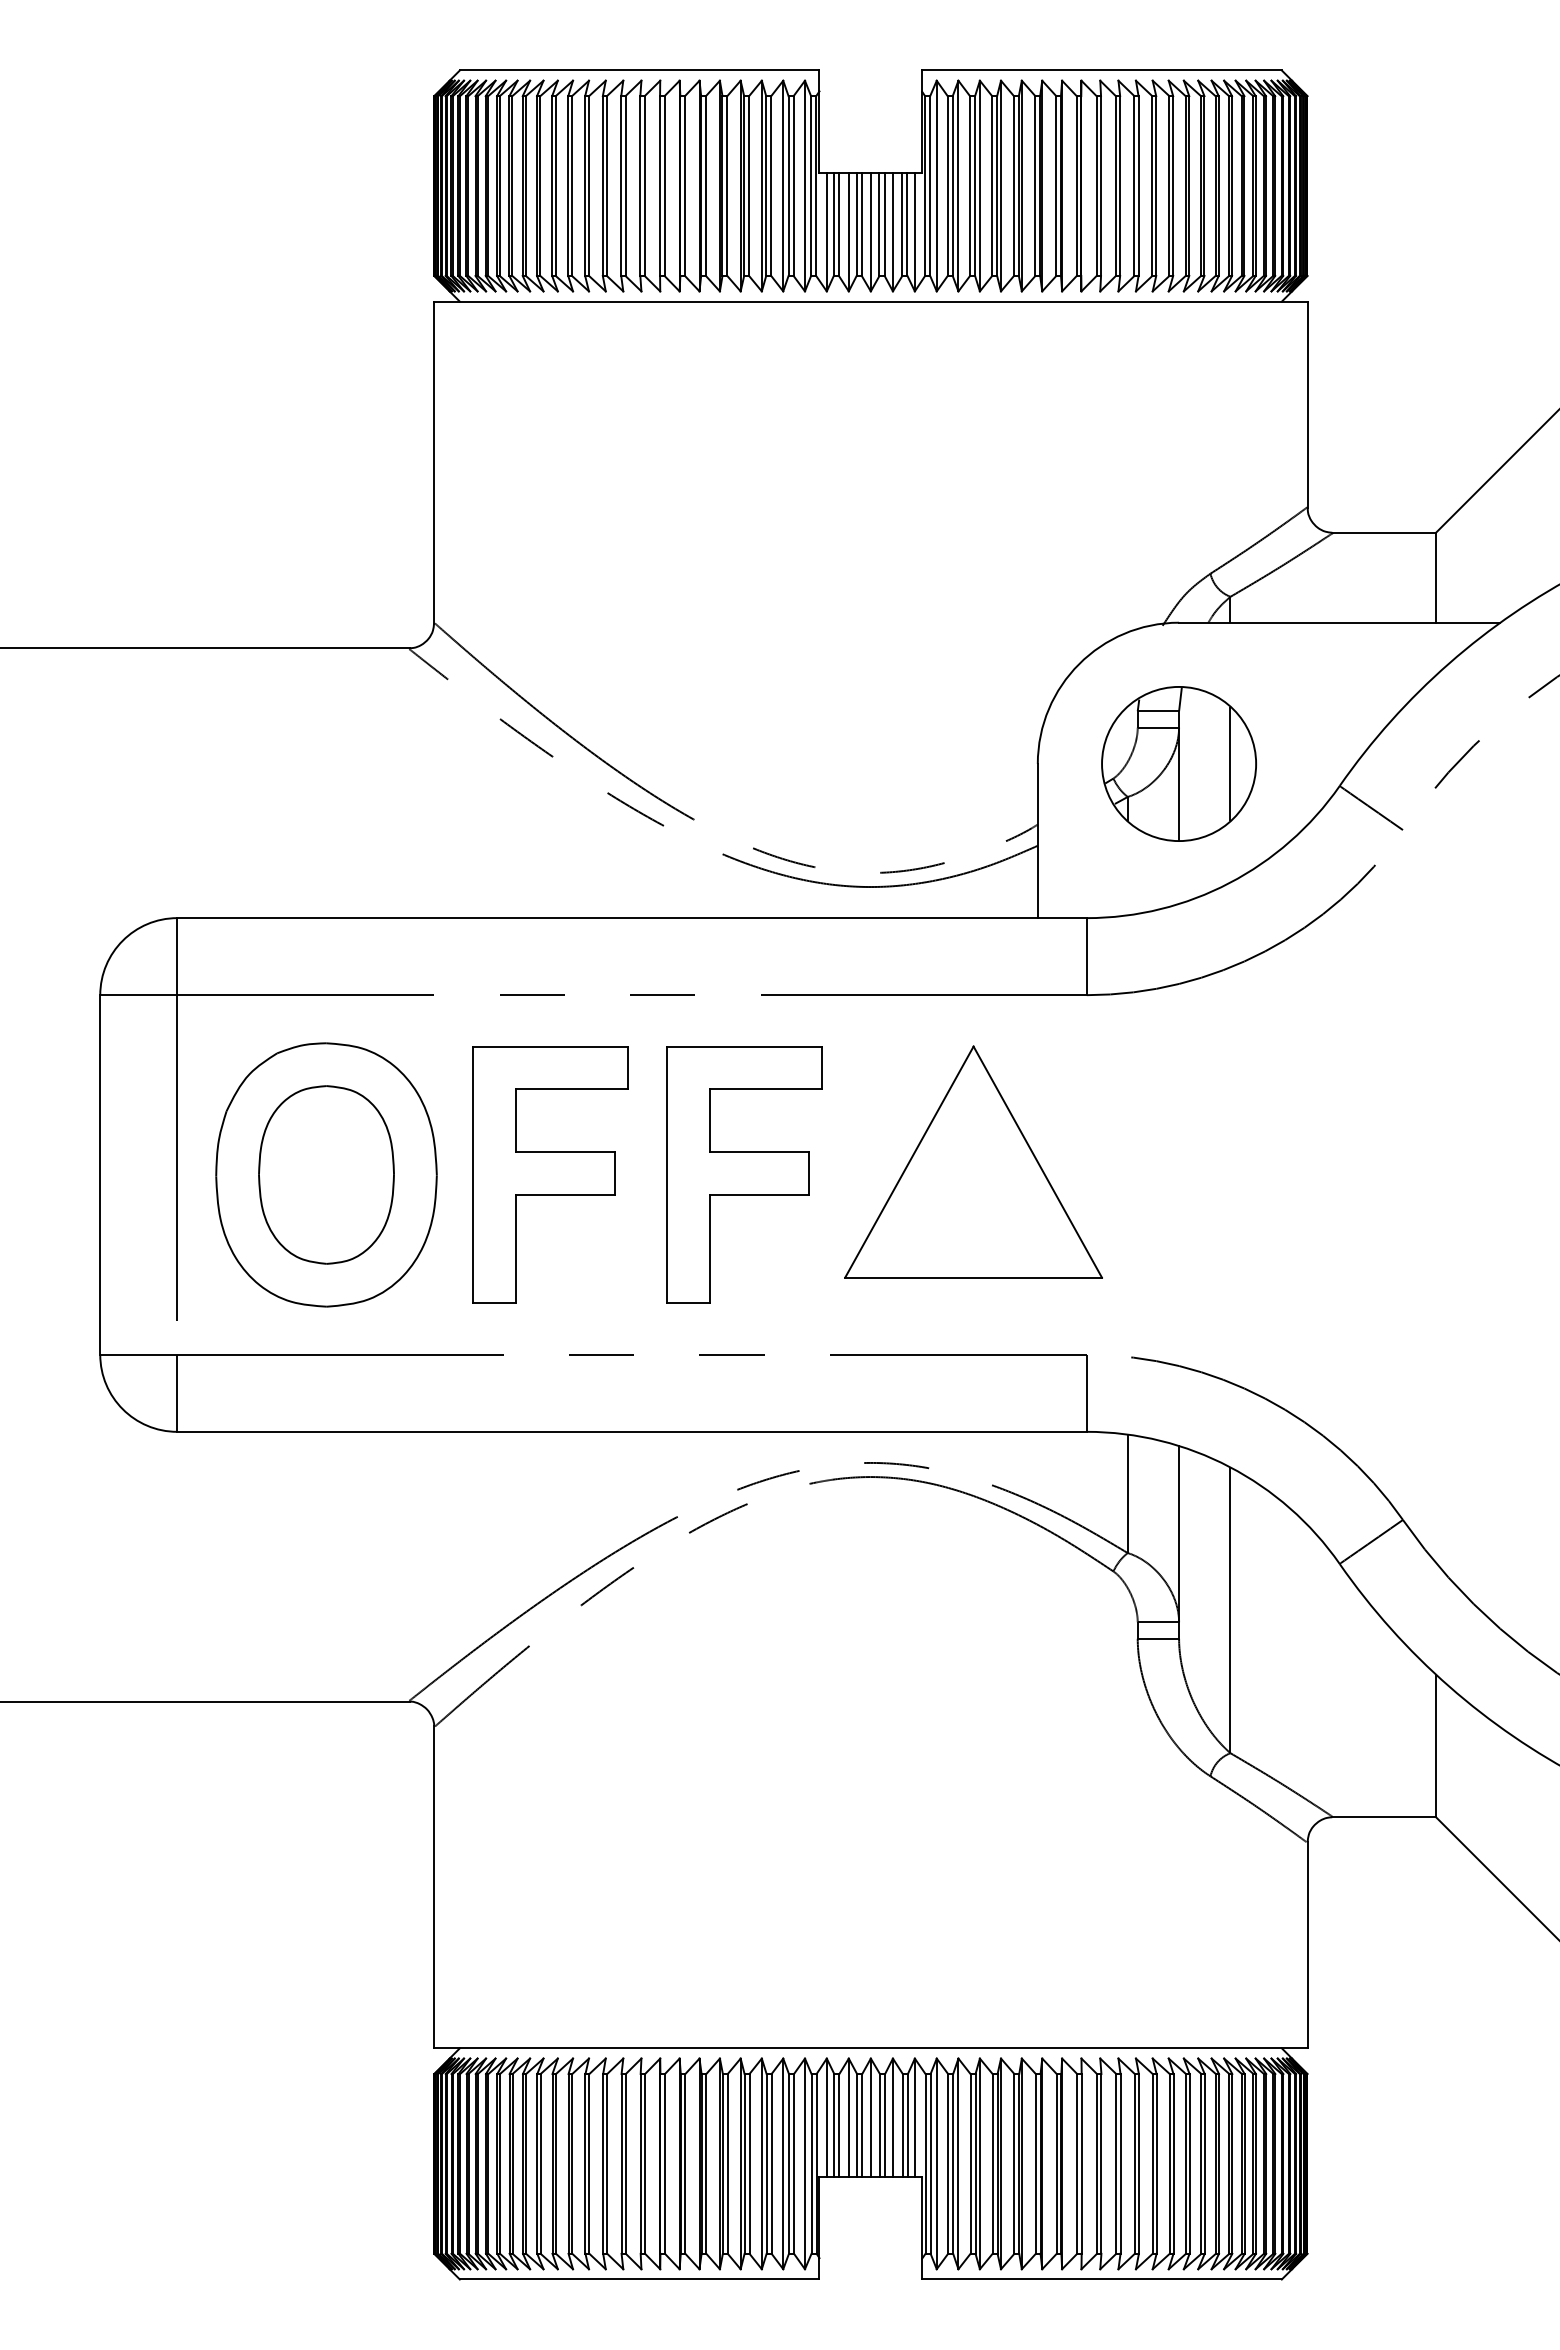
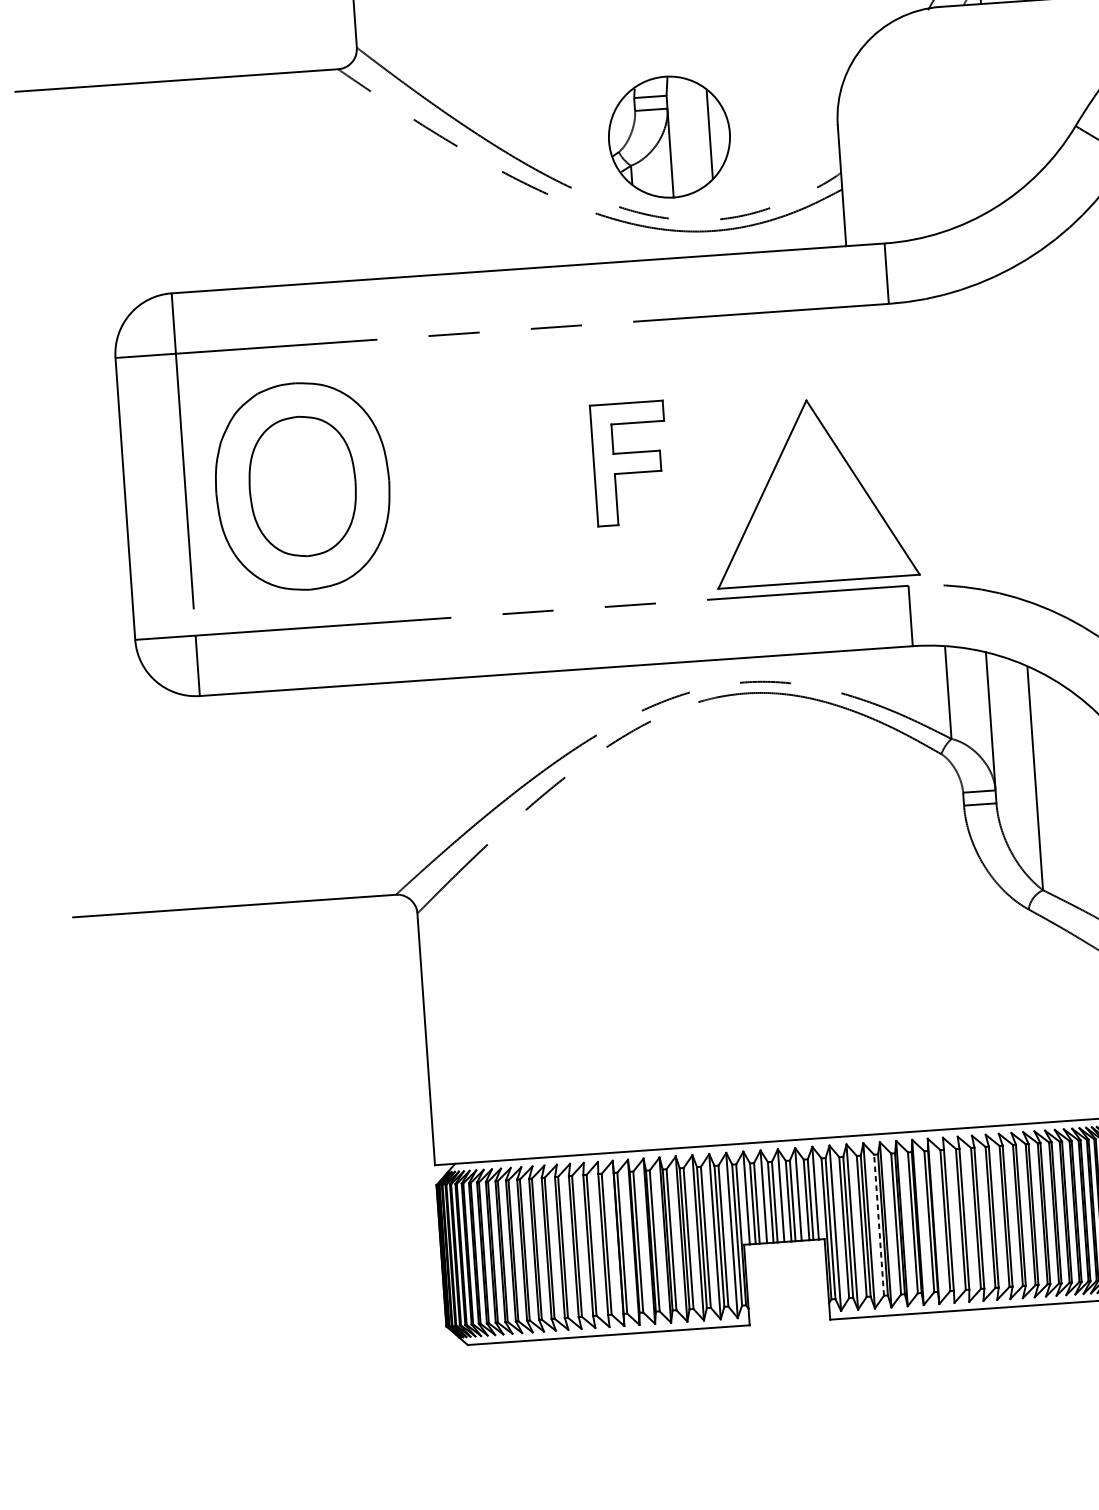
part: (1178, 763) -> (668, 136), moved
part: (973, 1161) -> (812, 490), moved
part: (550, 1174) -> (478, 473), removed
part: (744, 1174) -> (630, 463), size x0.6
line: (992, 2163) -> (878, 1224), solid -> dashed

